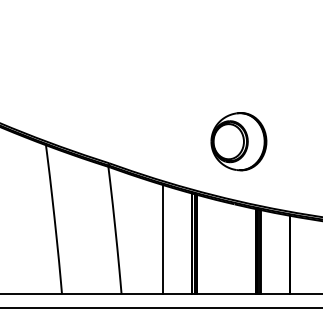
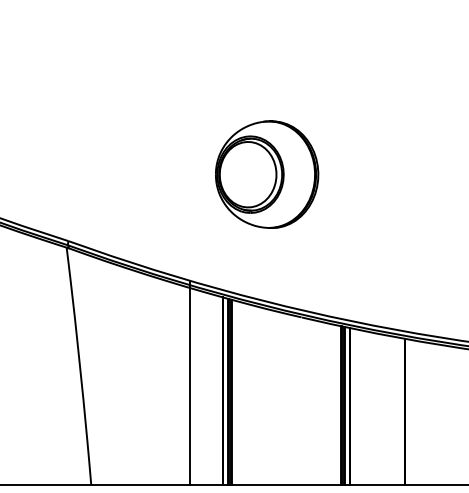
part: (238, 141) -> (266, 174), moved
line: (162, 239) -> (189, 383), moved

